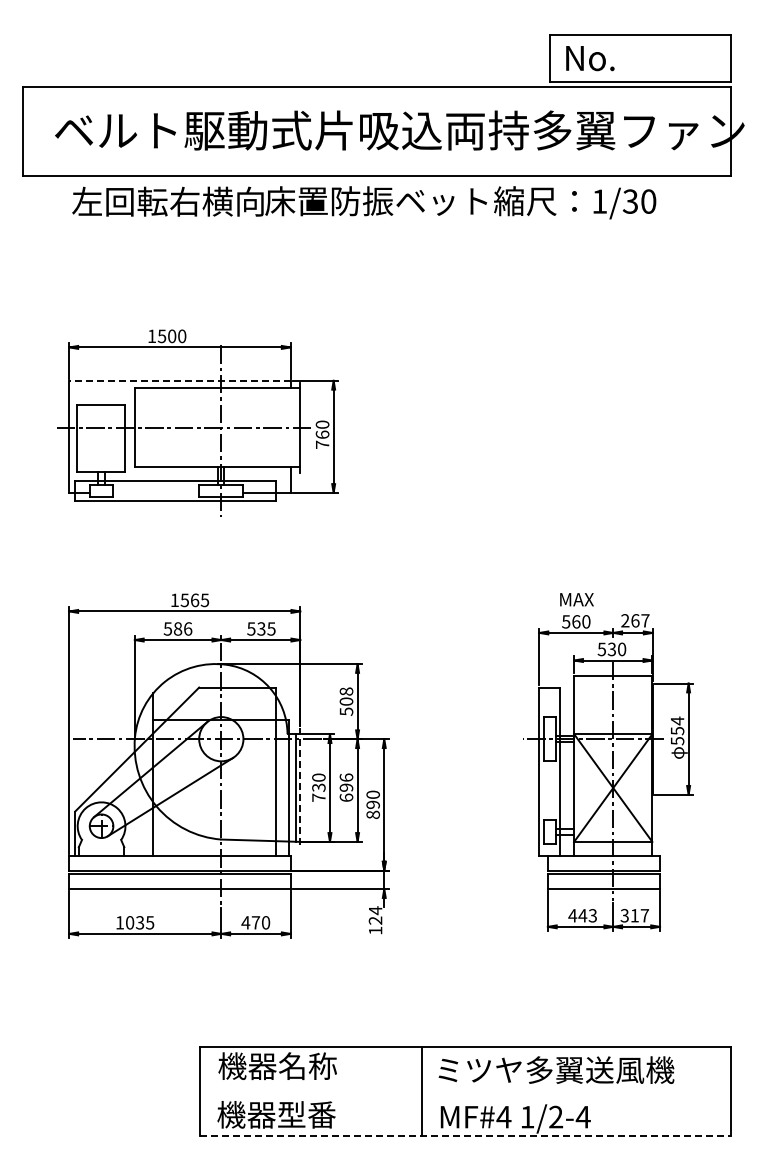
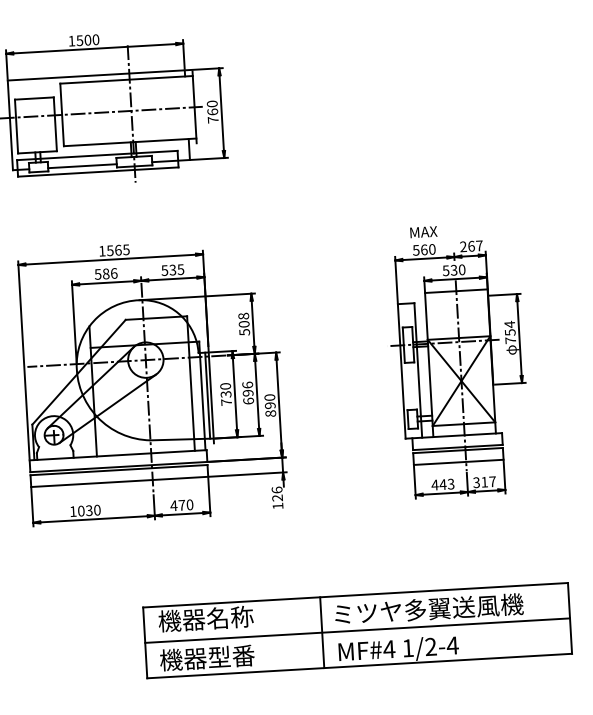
line: (180, 380) -> (96, 75), dashed -> solid
line: (156, 492) -> (82, 165), added
text: (677, 741) -> (510, 340), 554 -> 754
line: (300, 788) -> (211, 395), dashed -> solid
text: (375, 910) -> (277, 489), 124 -> 126
text: (150, 922) -> (97, 509), 1035 -> 1030
line: (465, 1091) -> (357, 630), added
line: (465, 1135) -> (359, 665), dashed -> solid

